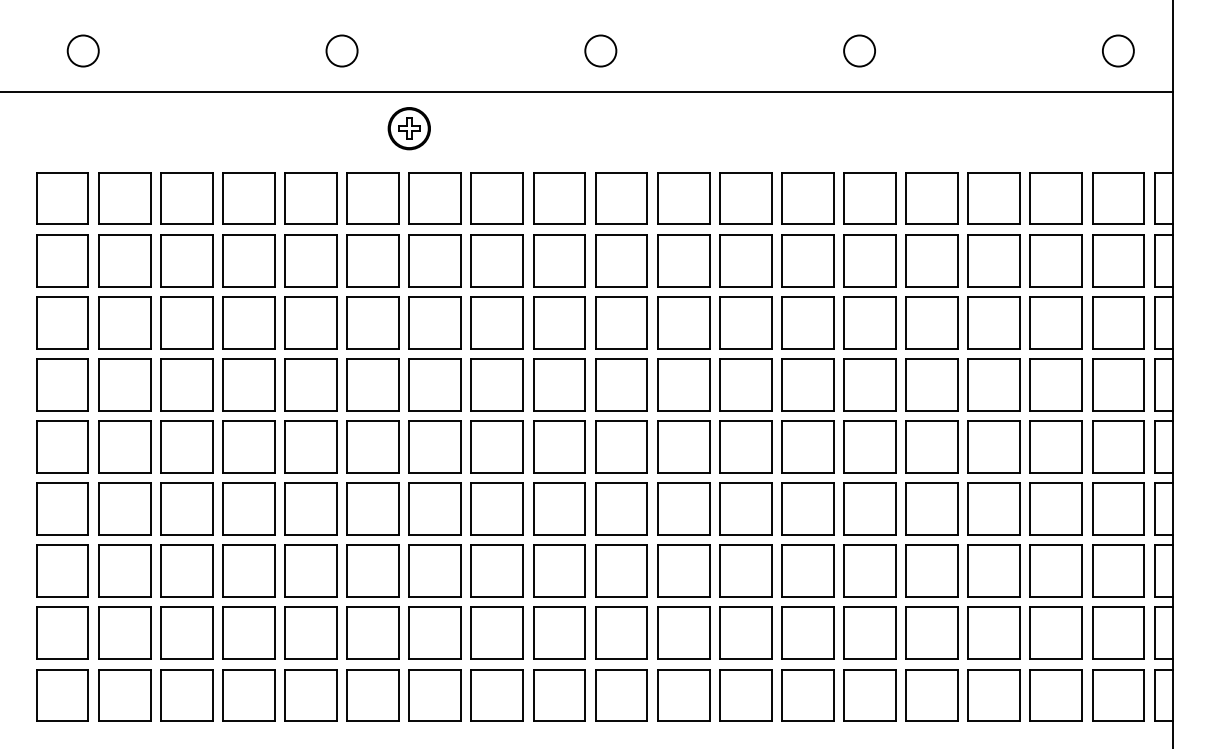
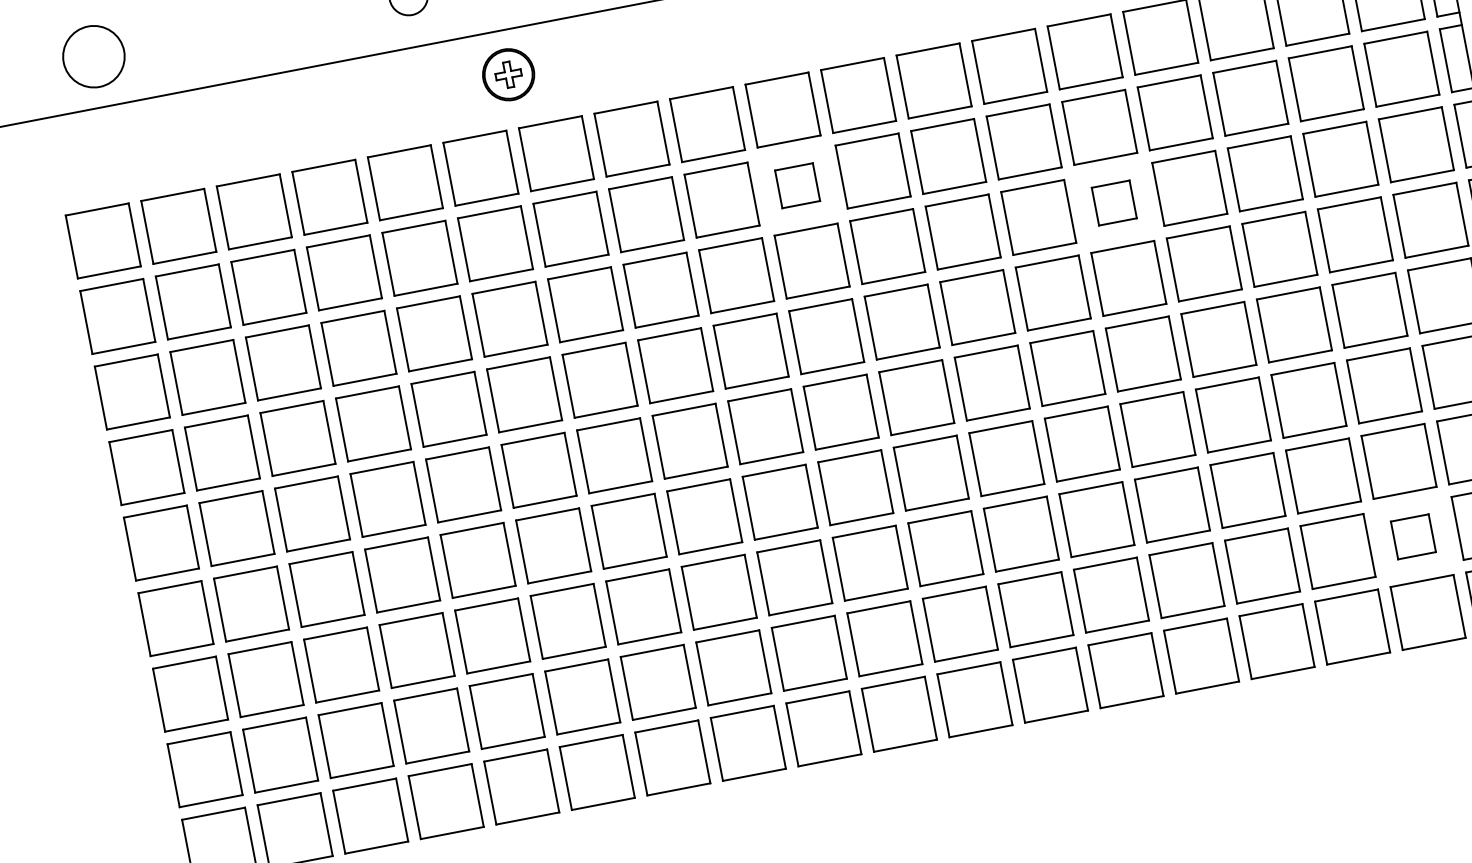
circle: (82, 50) -> (92, 56), size x1.6
part: (621, 260) -> (797, 185), size x0.6
part: (869, 322) -> (1113, 202), size x0.6
part: (1055, 632) -> (1412, 536), size x0.6

